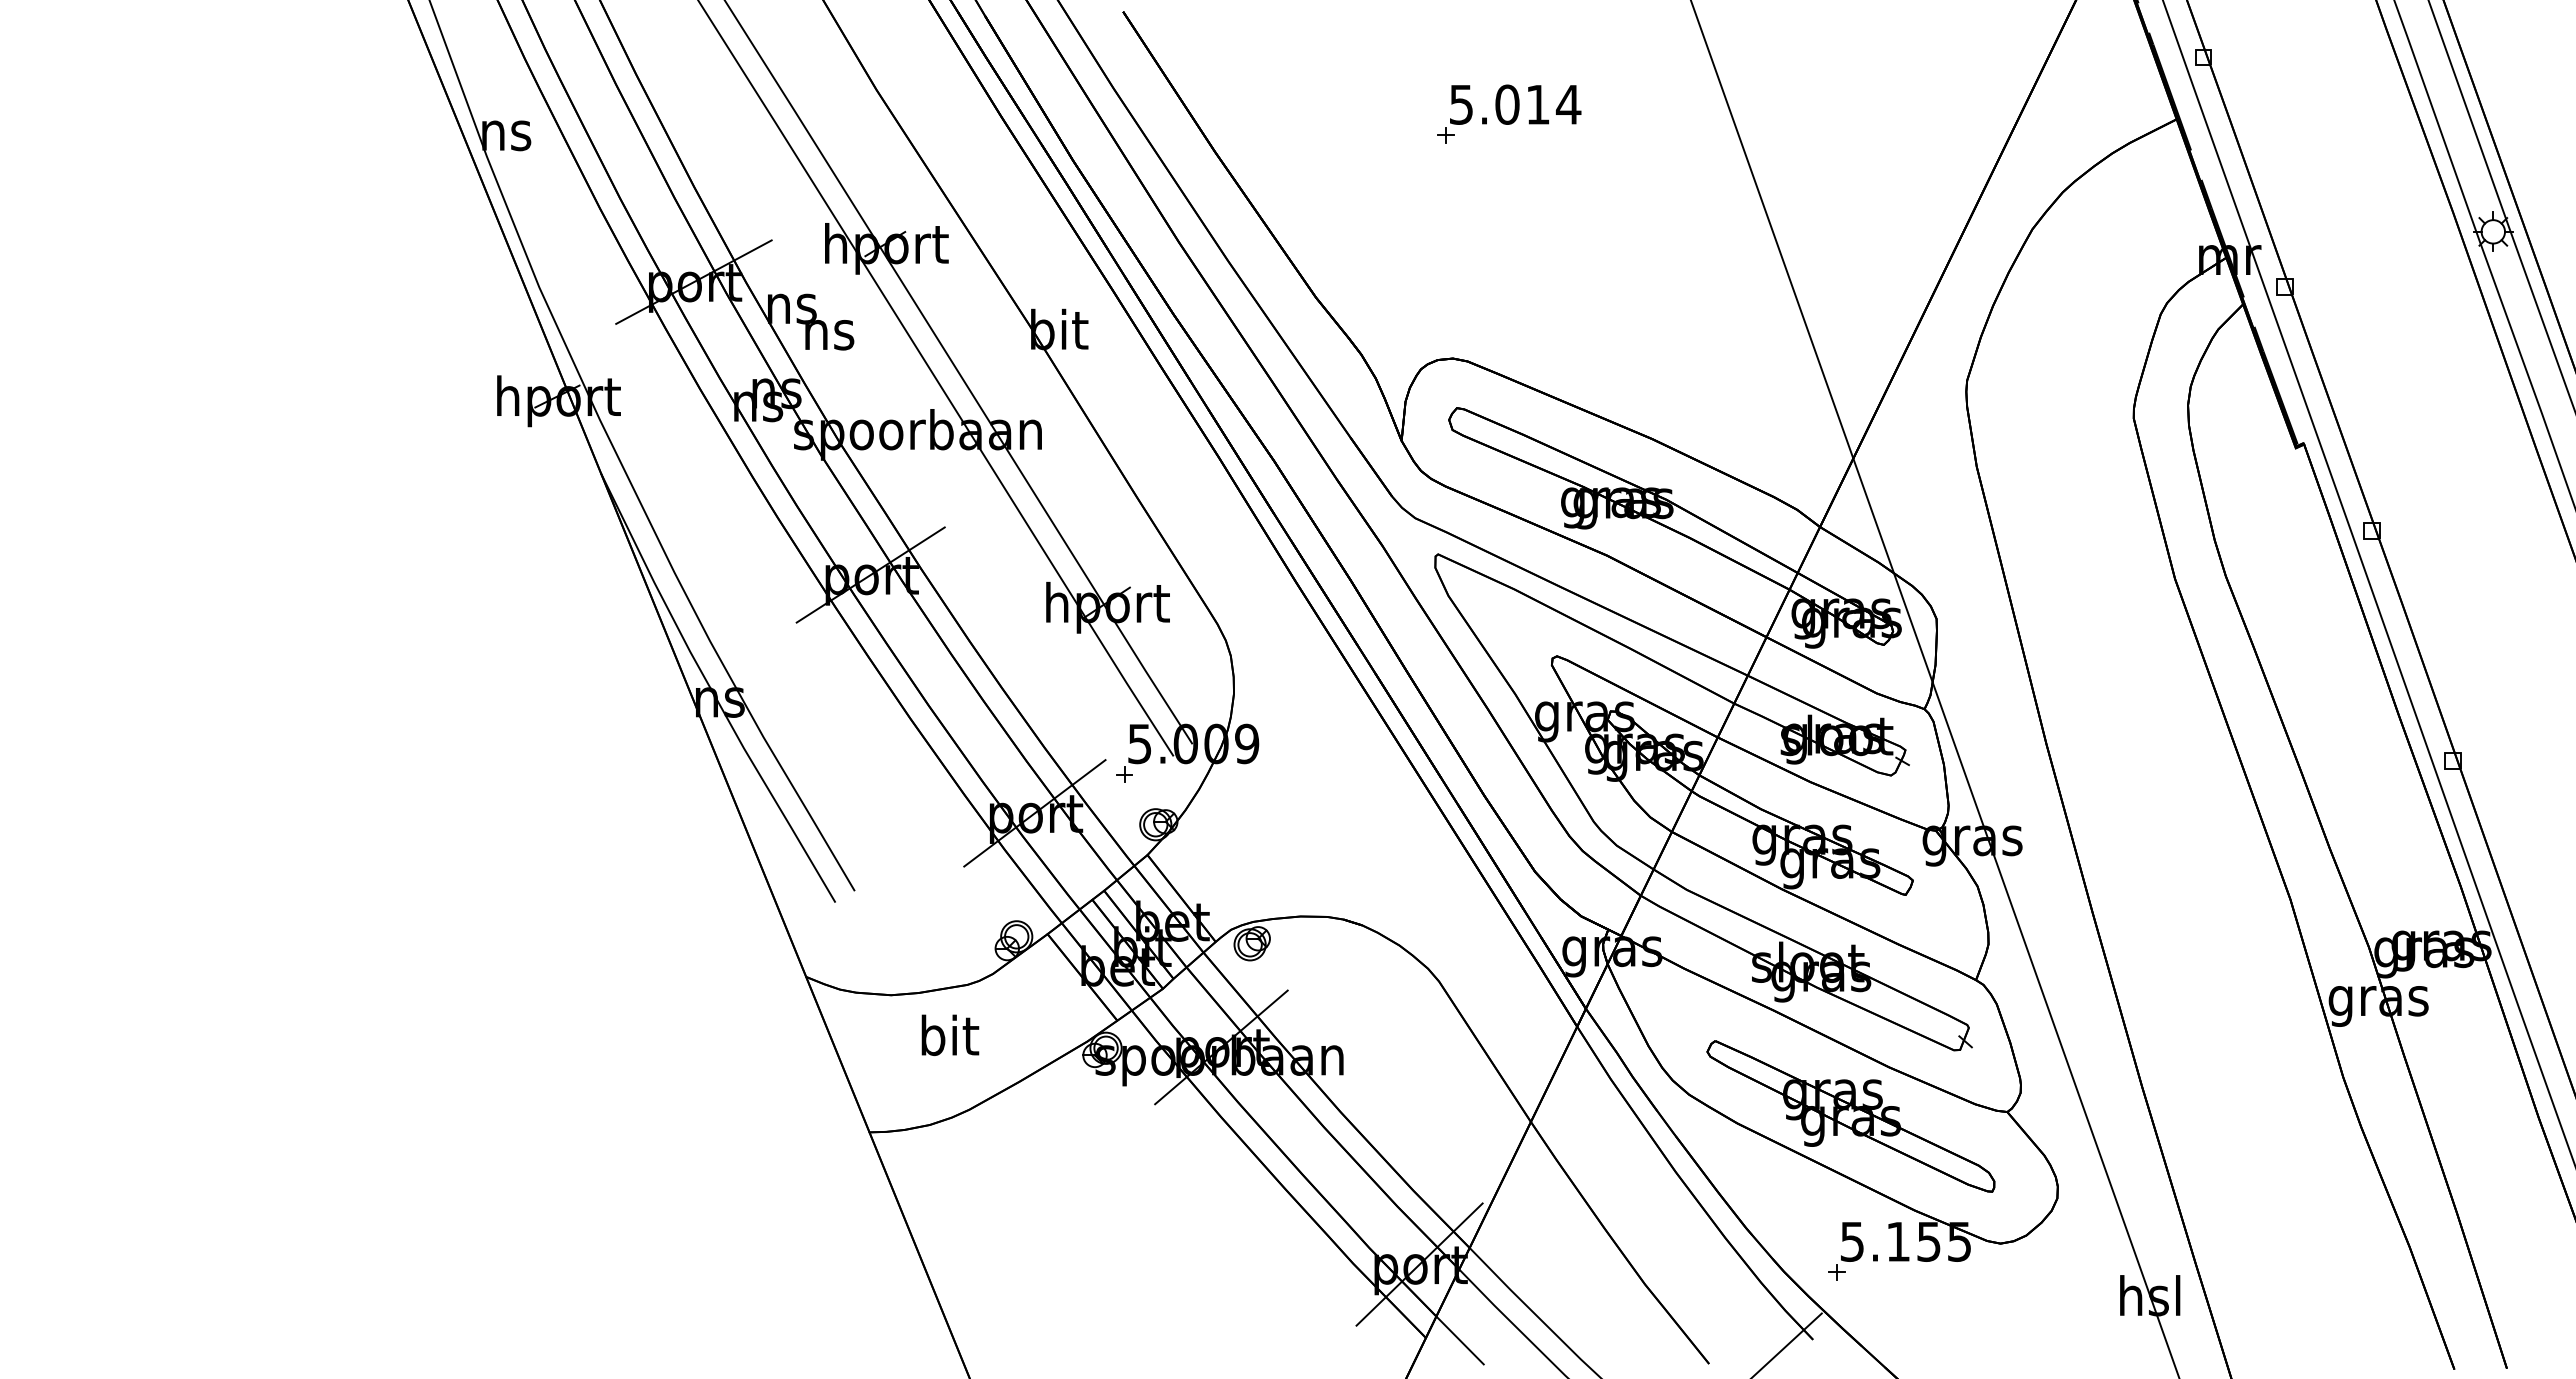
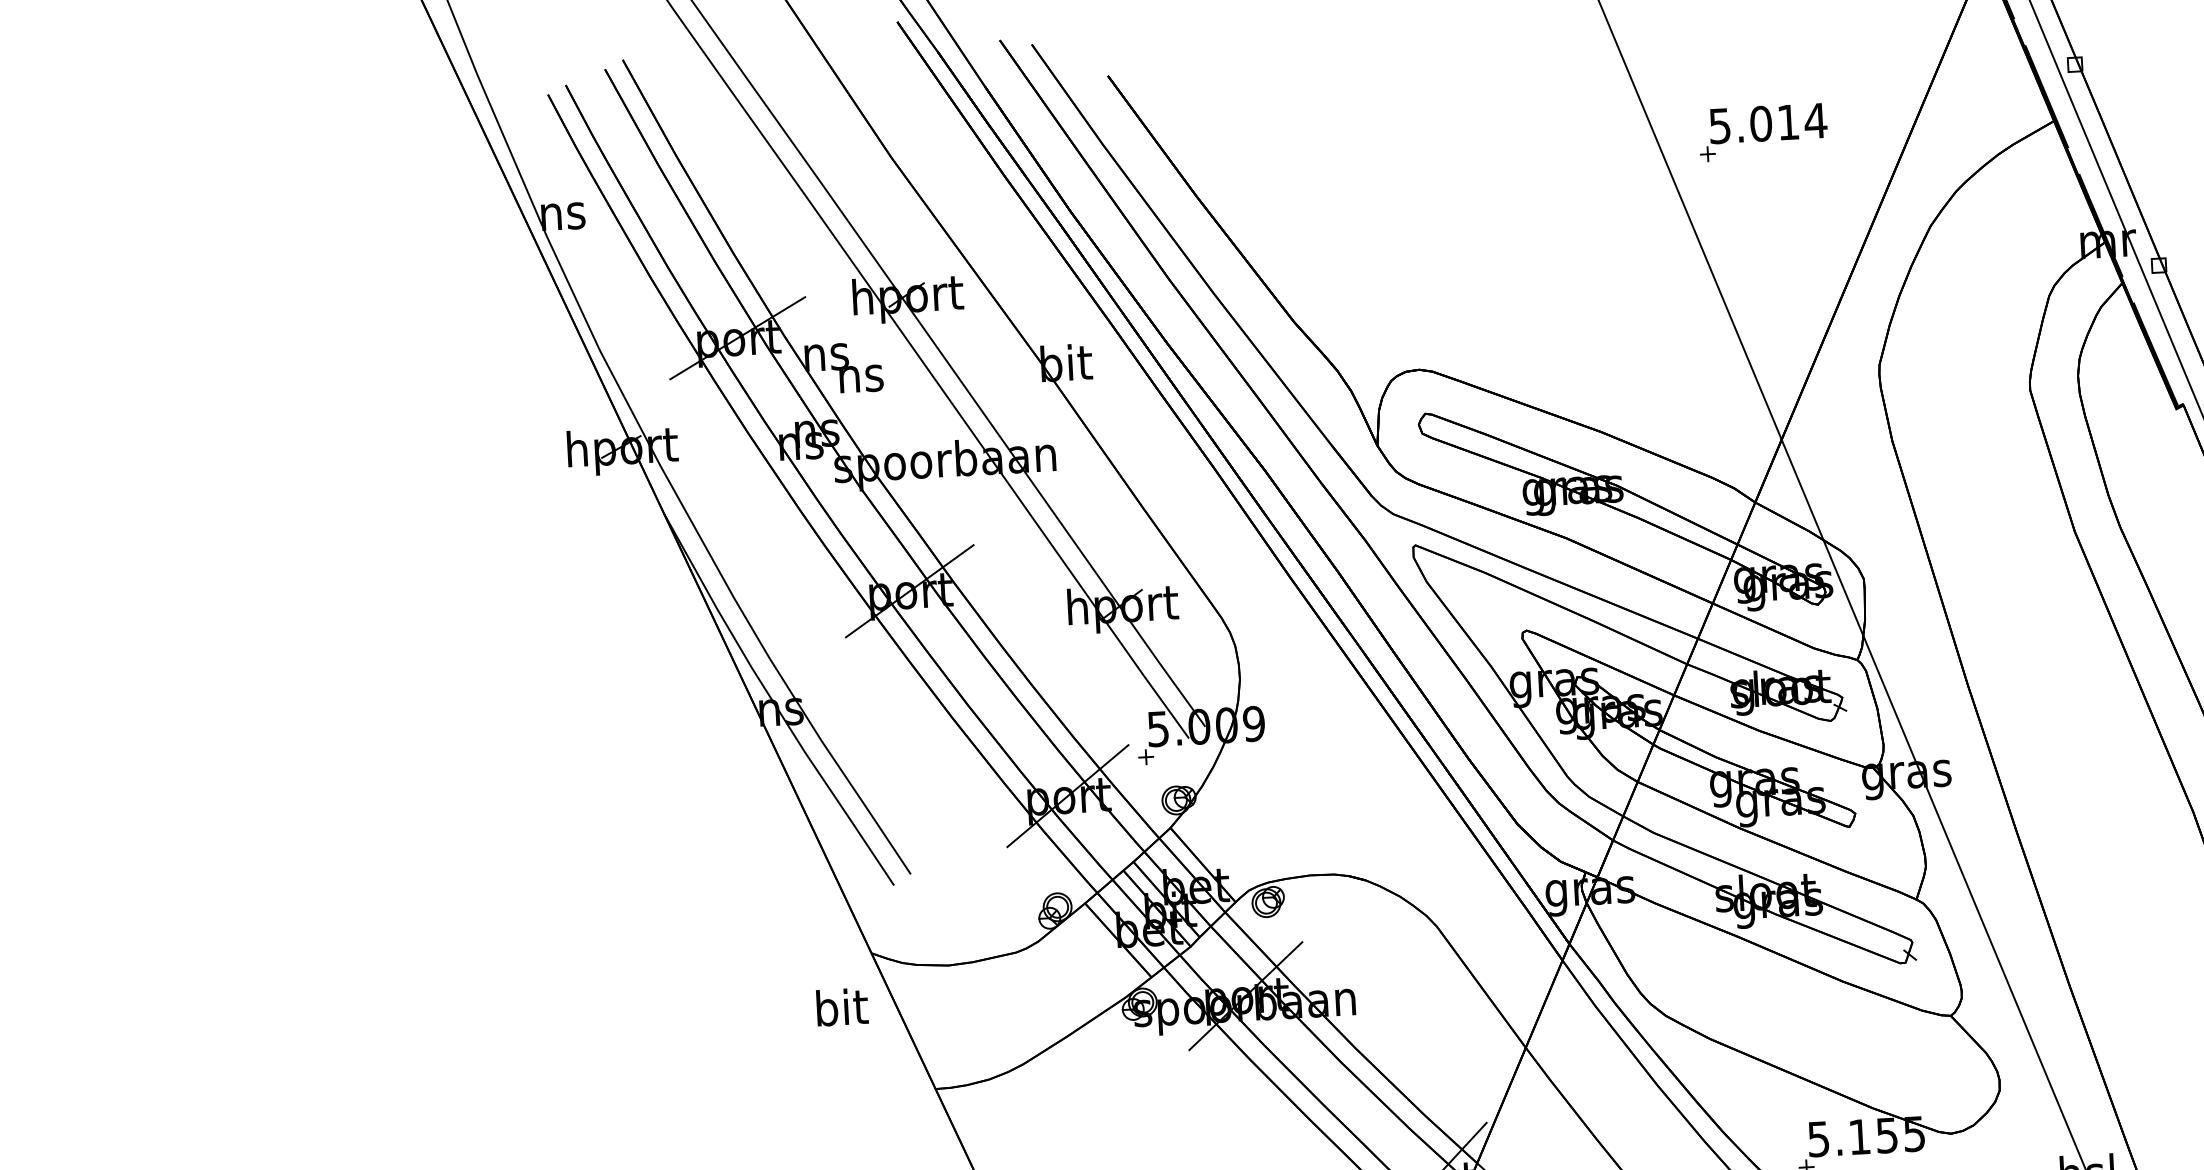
part: (1509, 113) -> (1763, 131), moved
text: (950, 1034) -> (842, 1006), moved
part: (1850, 1116) -> (1810, 1027), removed

